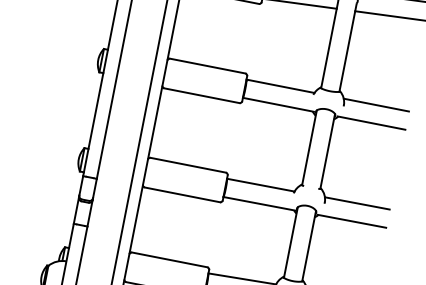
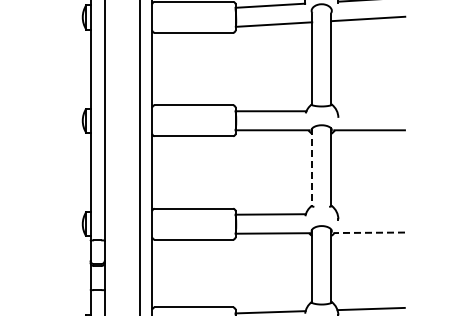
line: (375, 105) -> (370, 111), removed
line: (309, 148) -> (312, 167), solid -> dashed
line: (356, 203) -> (370, 213), removed
line: (352, 221) -> (369, 232), solid -> dashed

